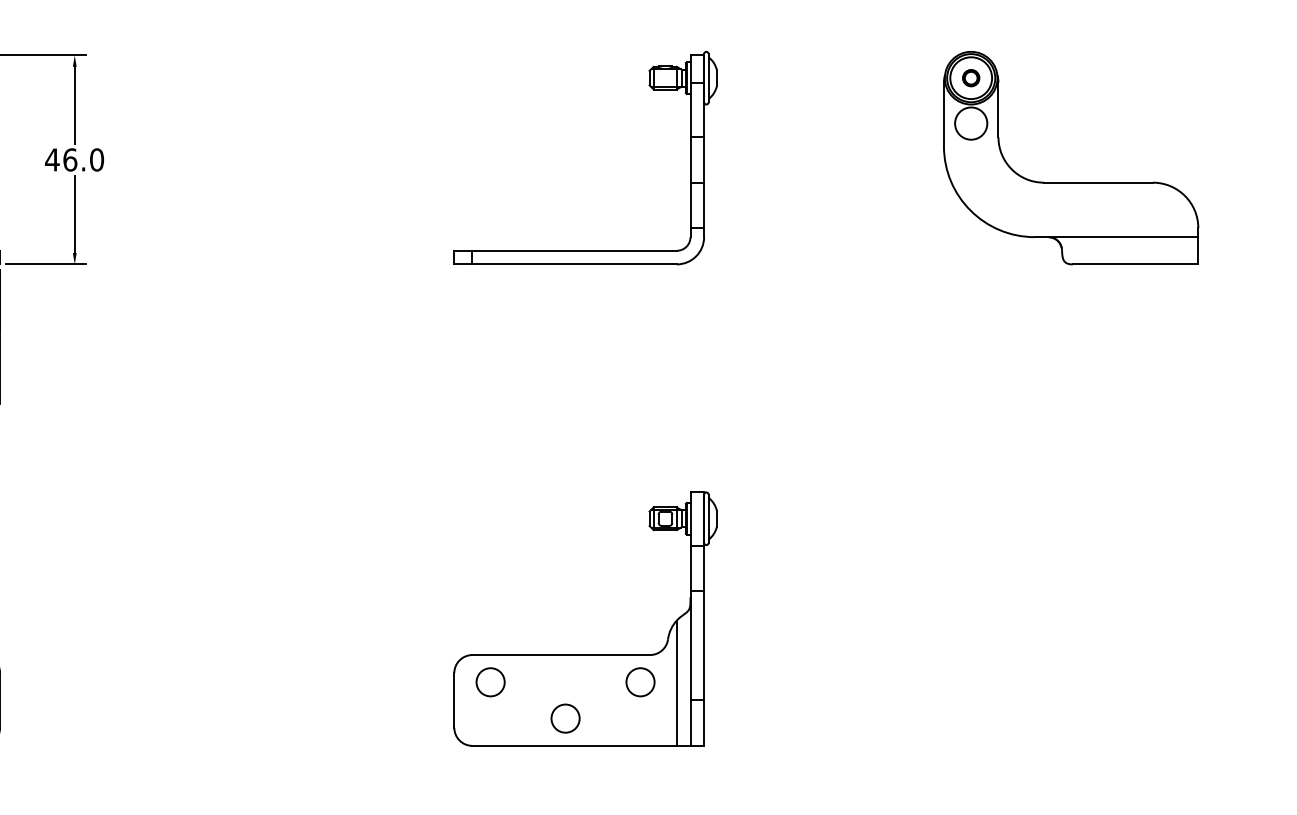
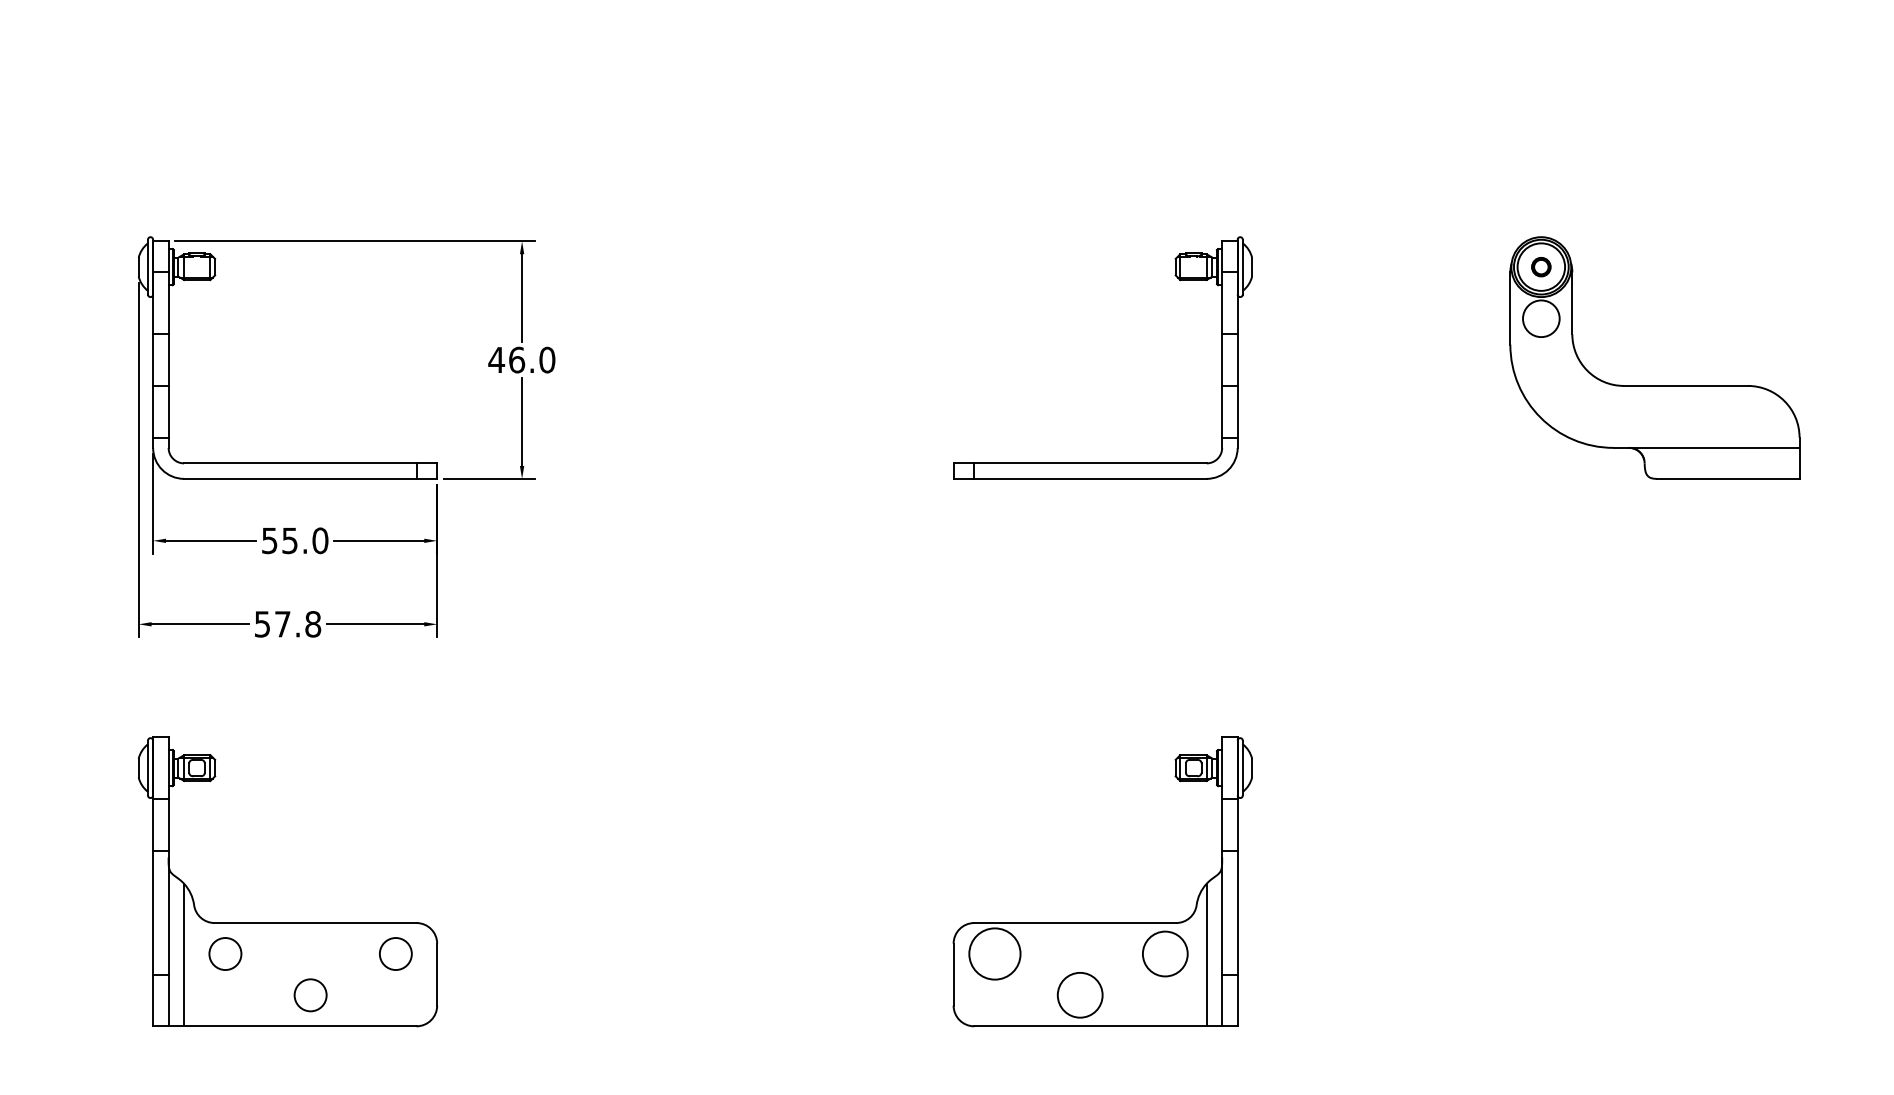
circle: (640, 681) -> (1165, 953), size x1.4
circle: (490, 682) -> (994, 954), size x1.6
circle: (565, 718) -> (1079, 995), size x1.4

